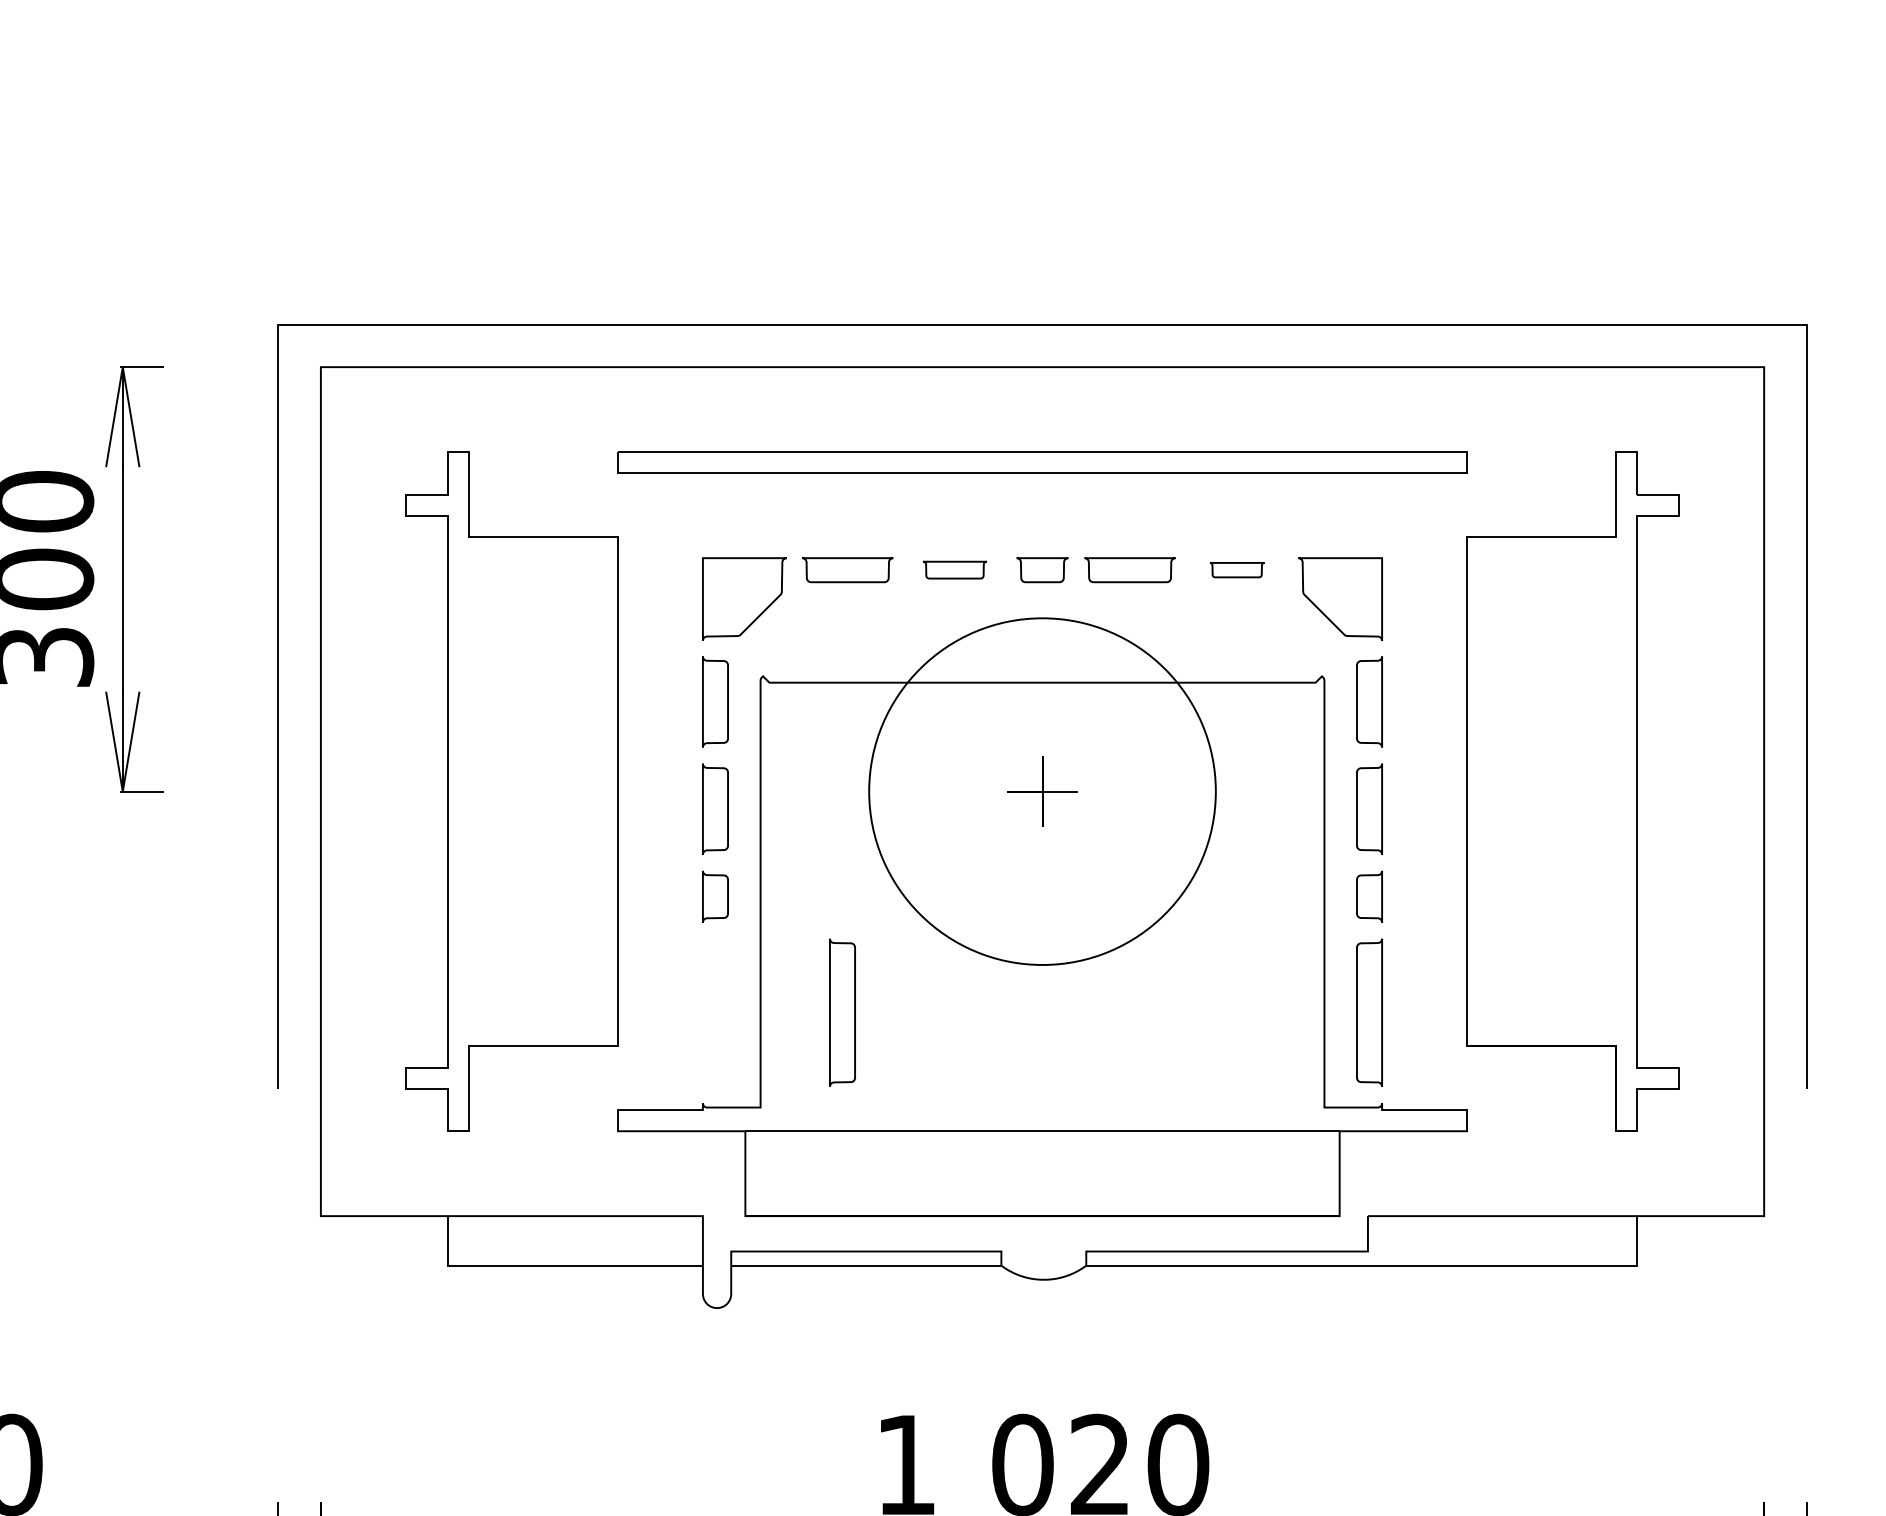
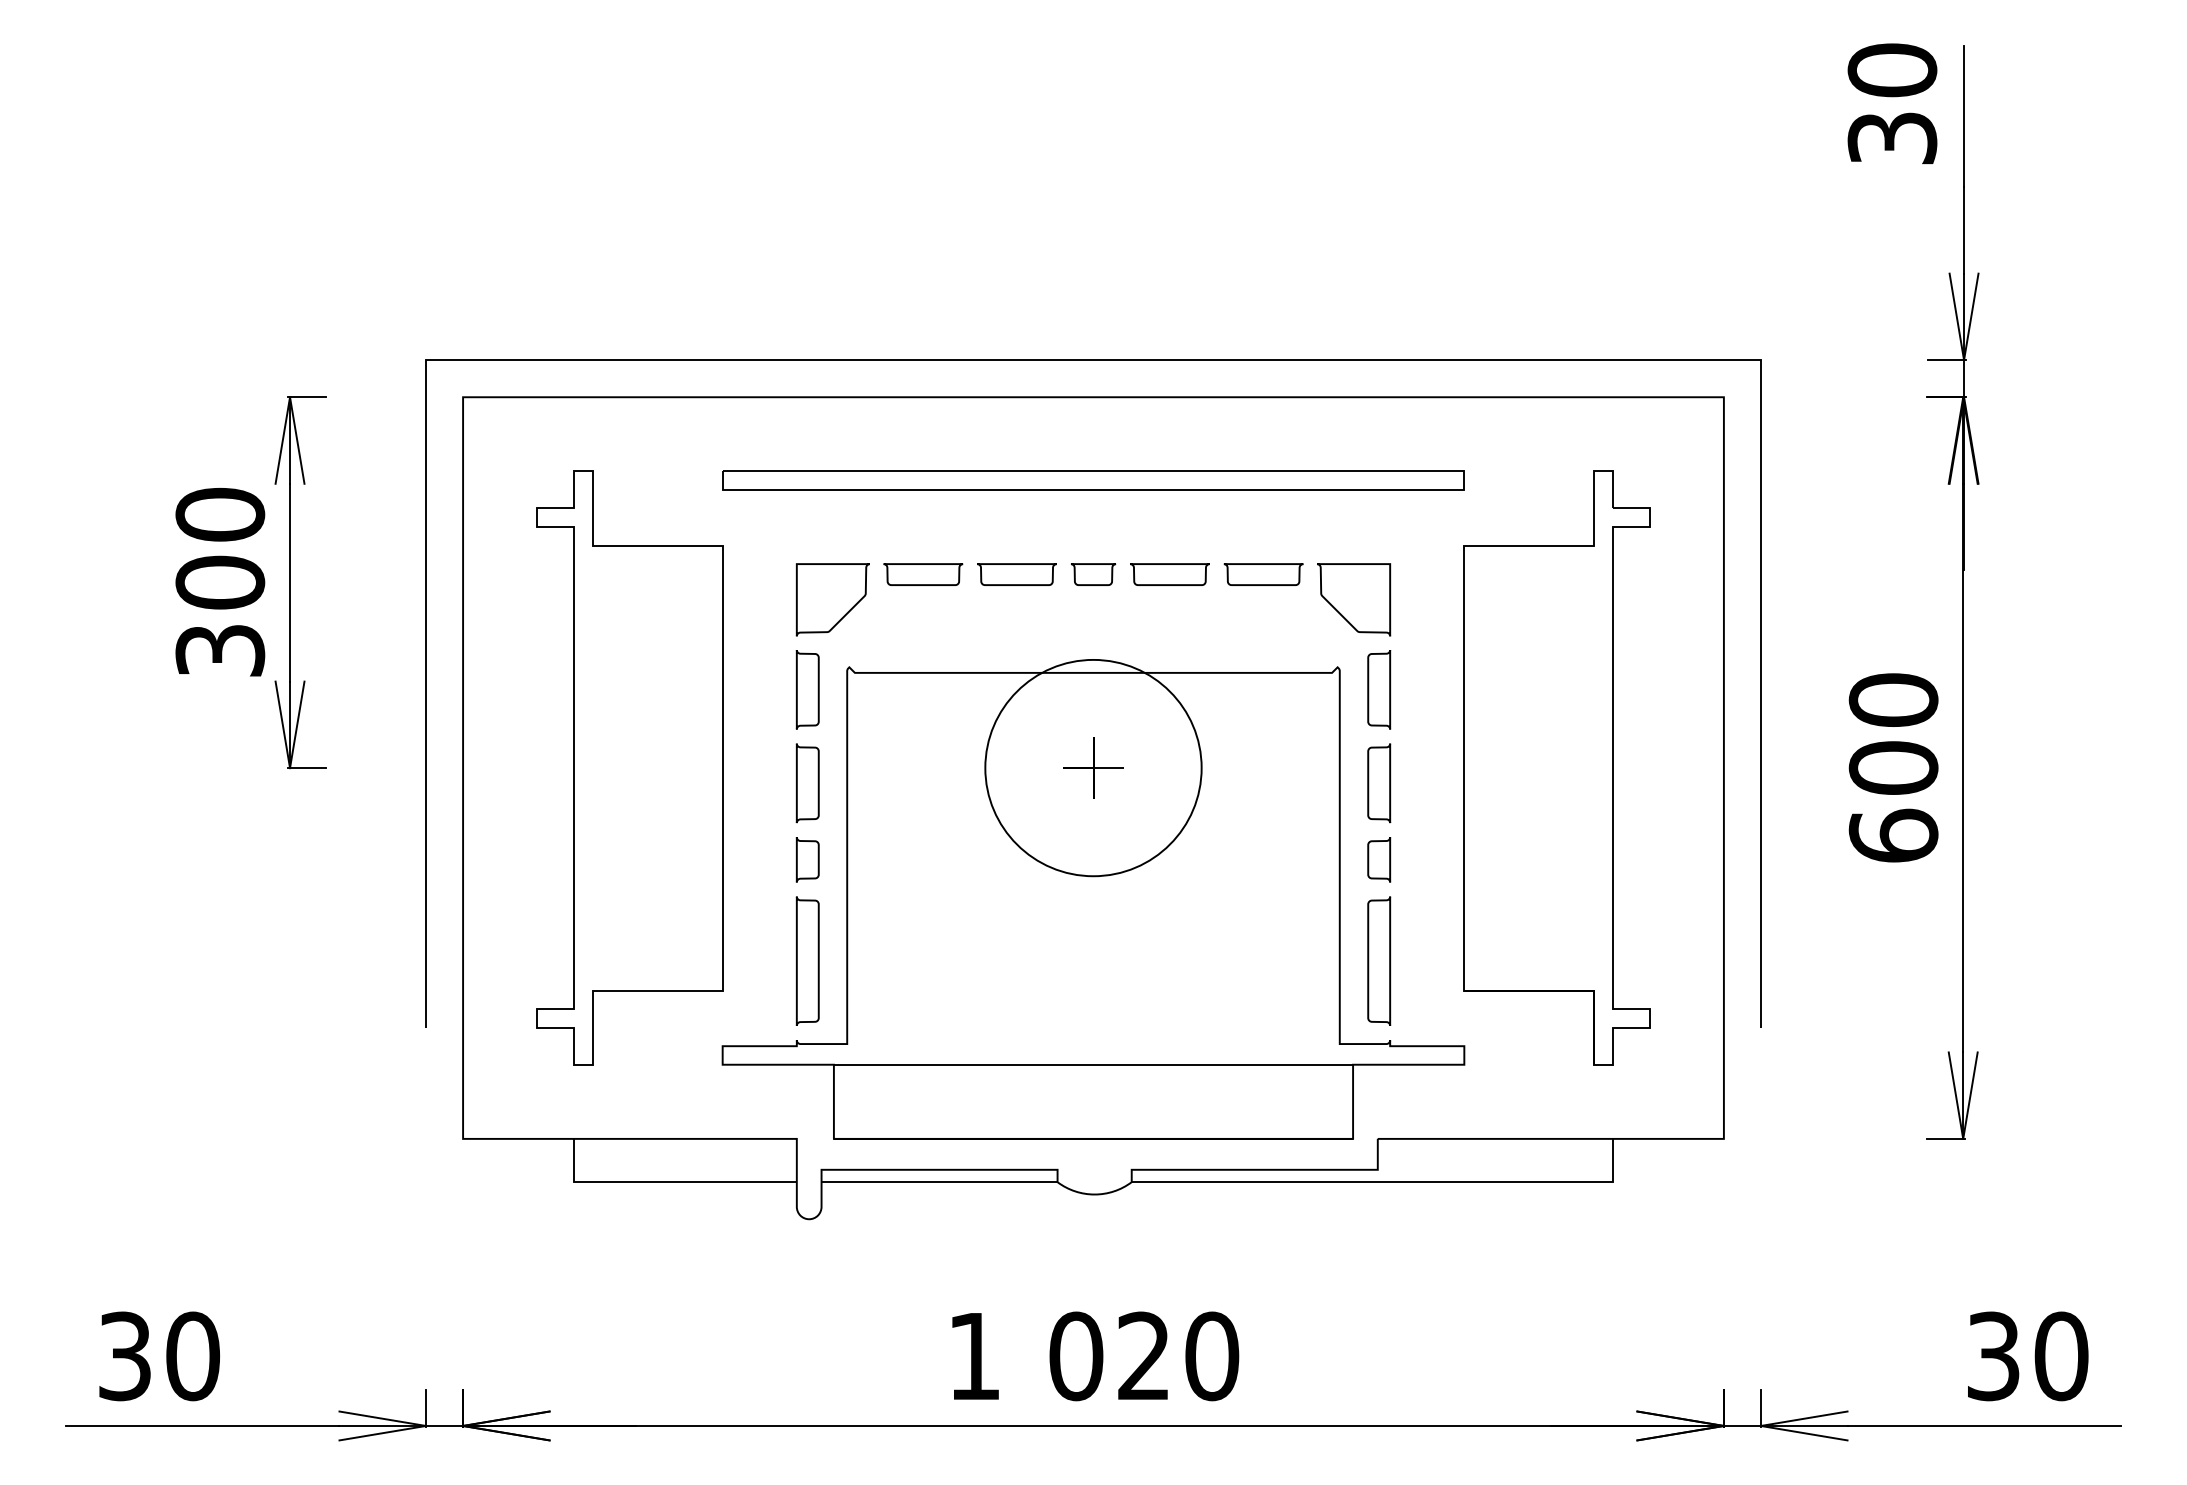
part: (954, 570) -> (1016, 574), size x1.43
part: (1237, 570) -> (1263, 574), size x1.67
circle: (1042, 790) -> (1093, 767), size x0.71
curve: (830, 1011) -> (797, 960), moved

